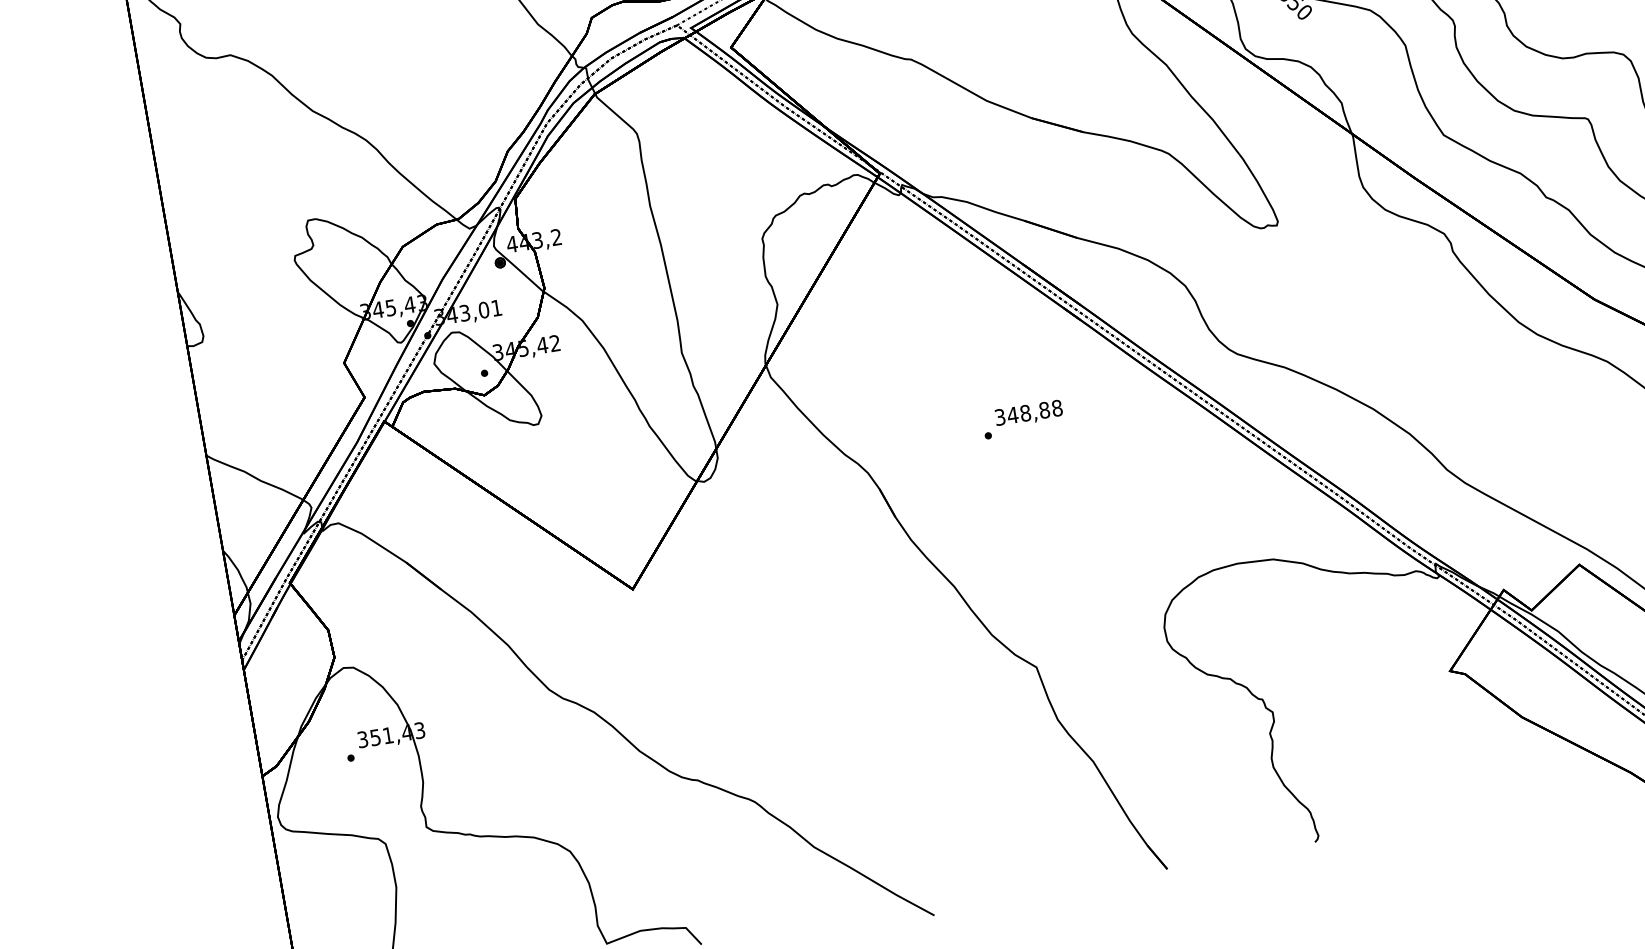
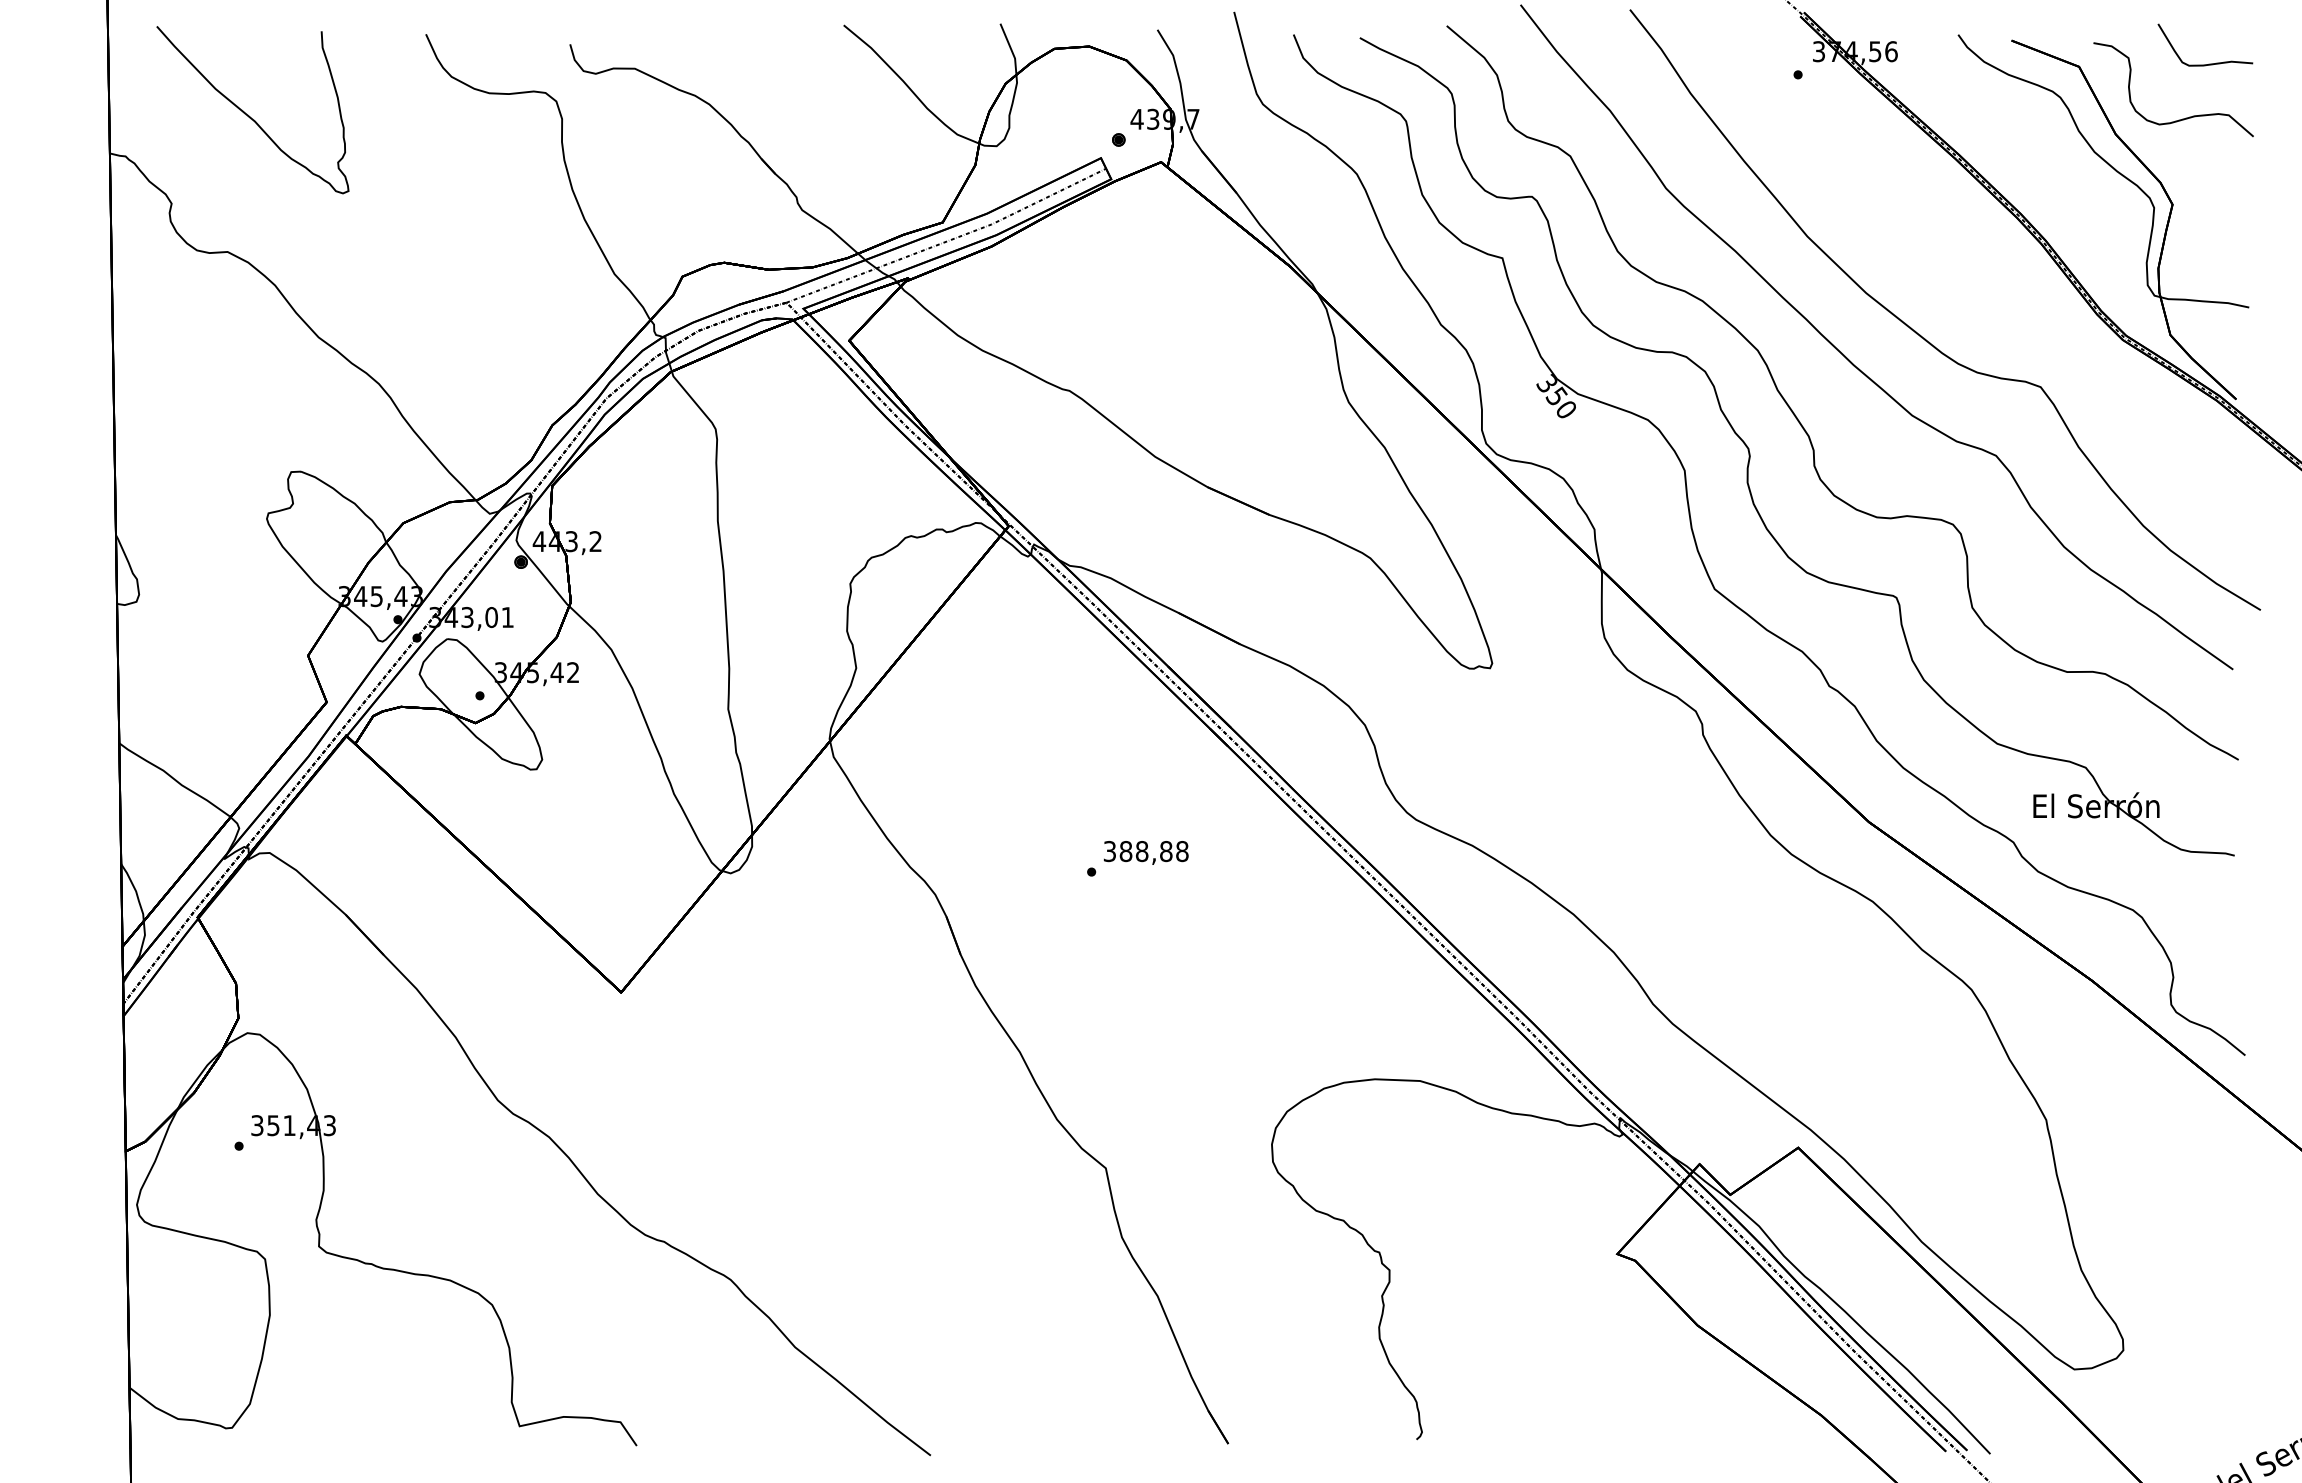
text: (1012, 415) -> (1125, 851), 348,88 -> 388,88

